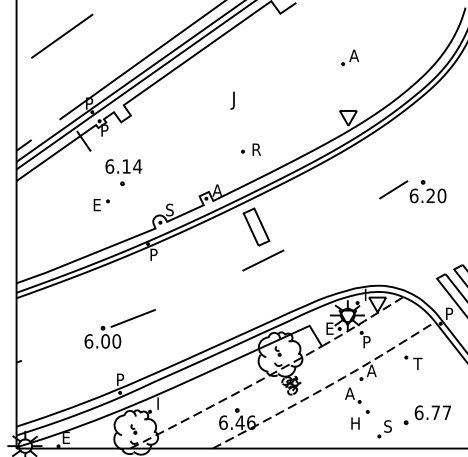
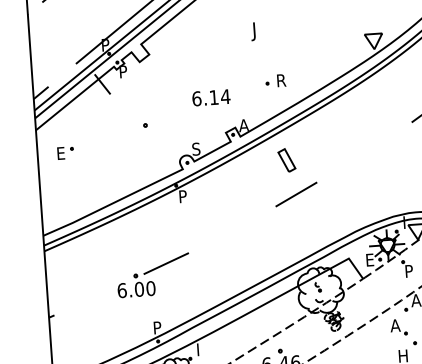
text: (123, 166) -> (210, 97), moved
part: (101, 205) -> (65, 153), moved
part: (256, 226) -> (286, 159), size x0.6

